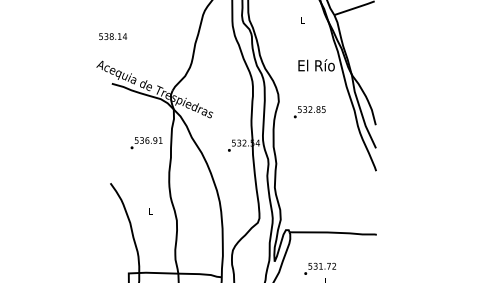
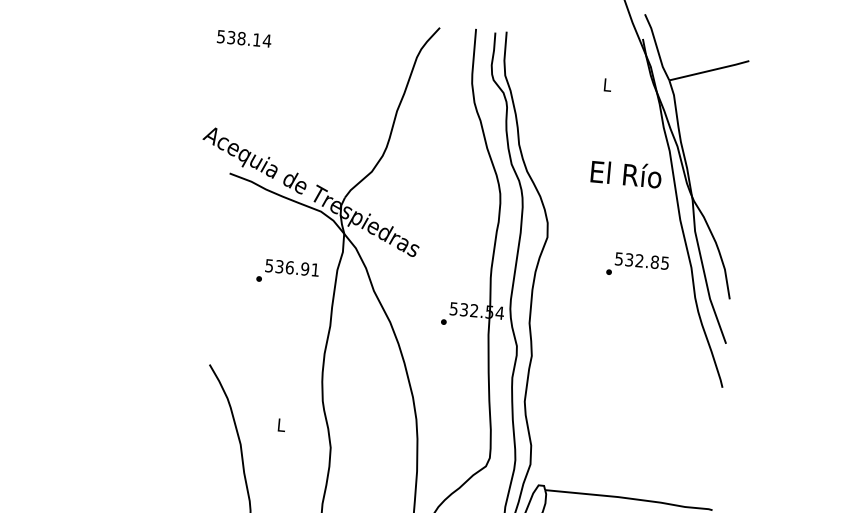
text: (112, 36) -> (243, 38), moved
text: (309, 112) -> (637, 266), moved
text: (146, 143) -> (287, 273), moved

